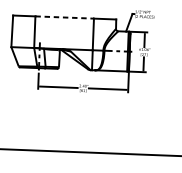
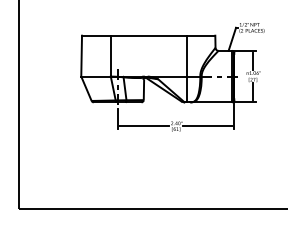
line: (64, 17) -> (148, 35), dashed -> solid

